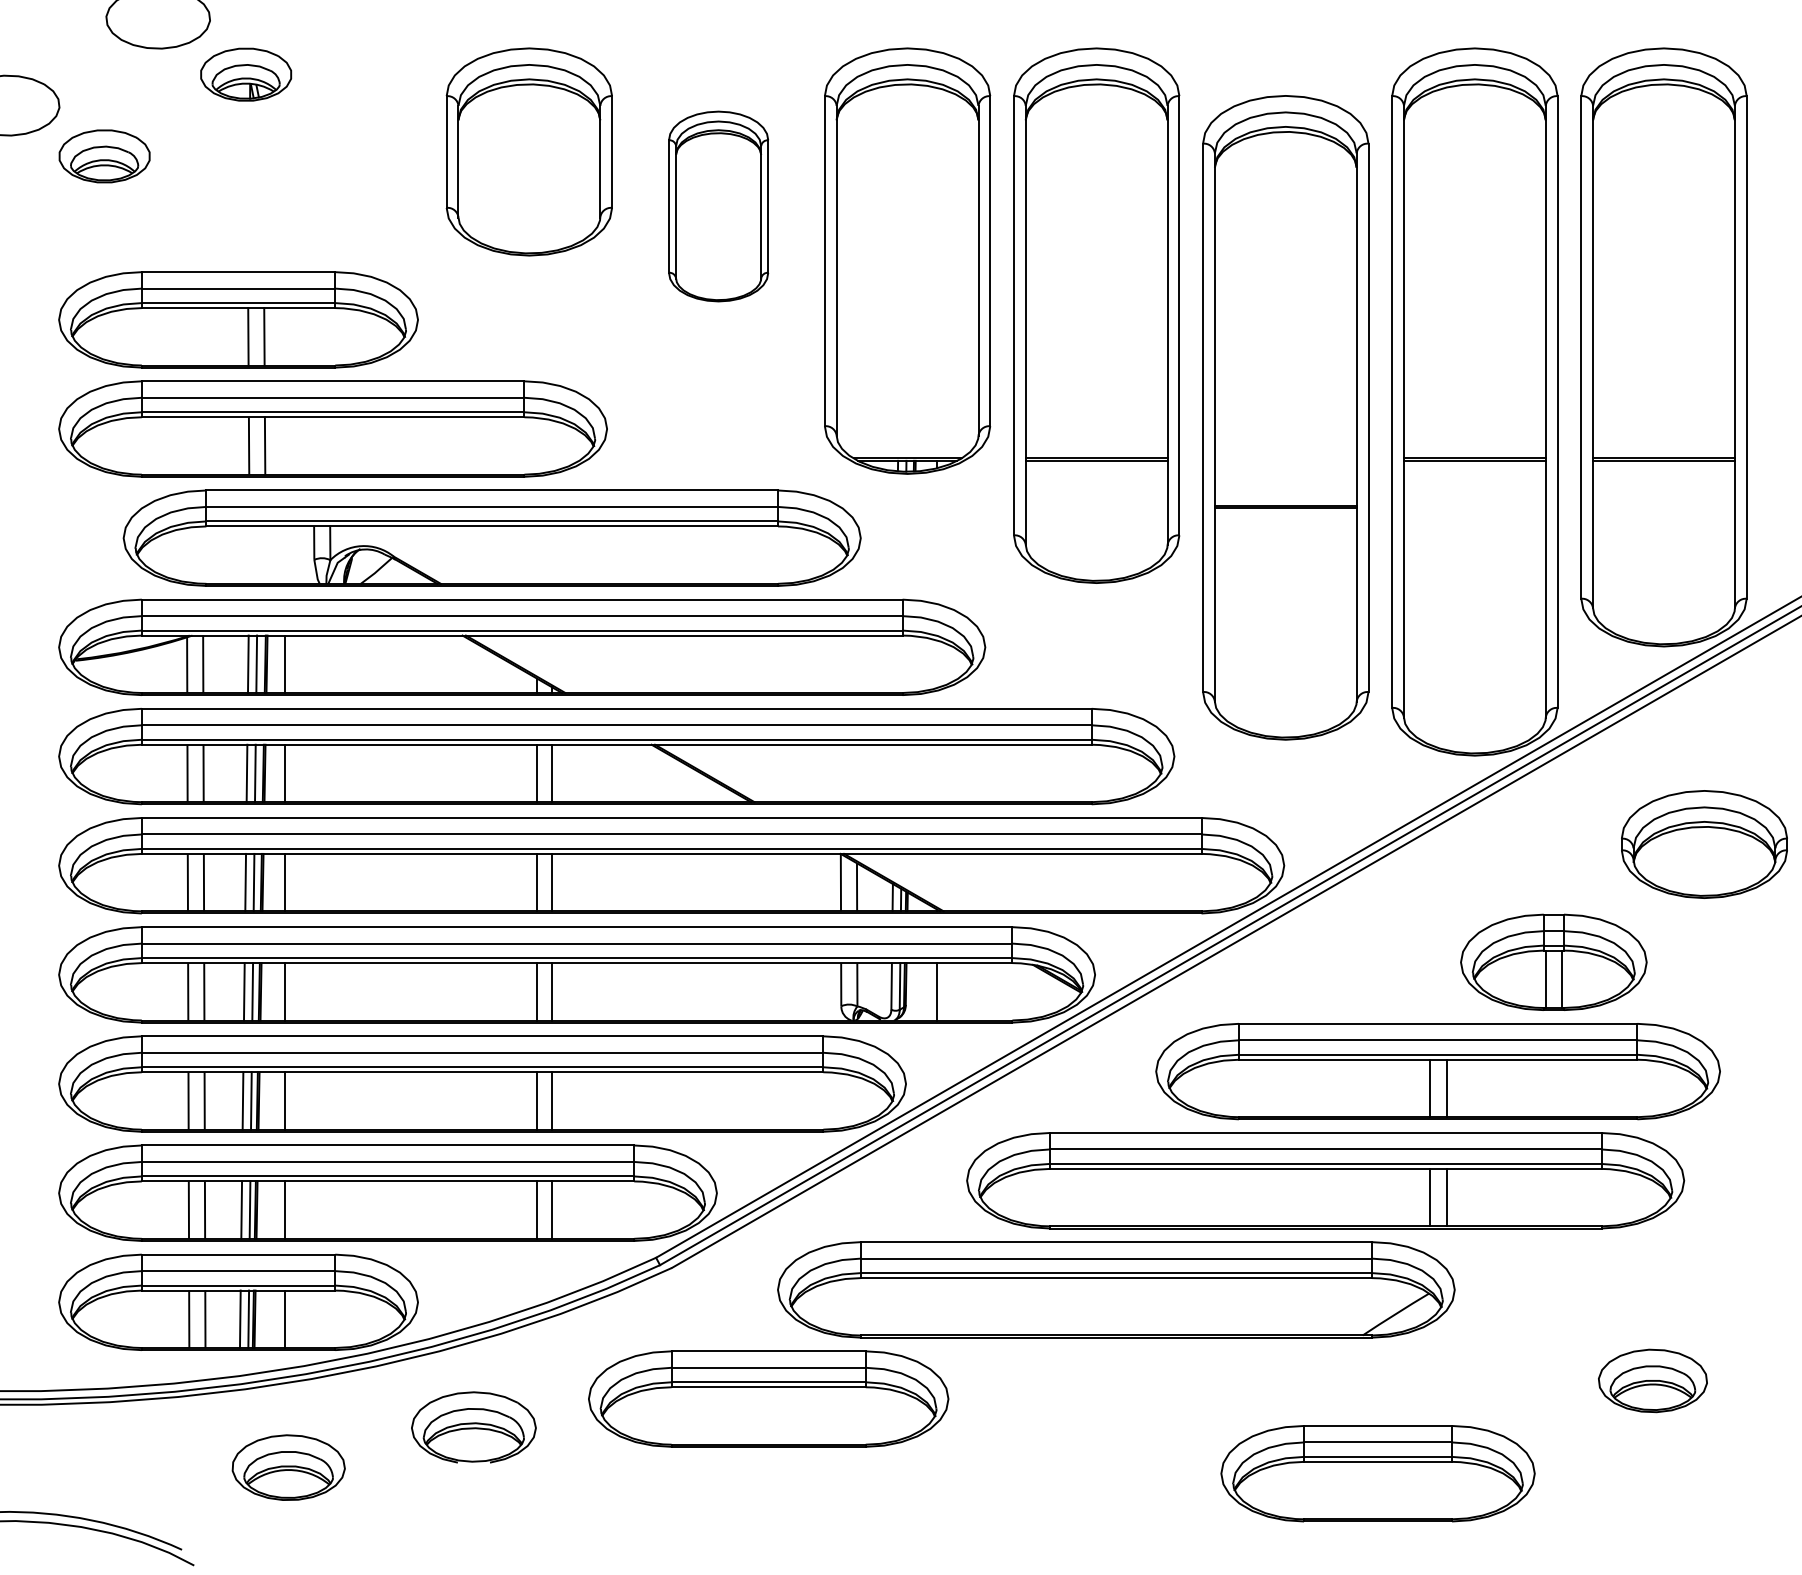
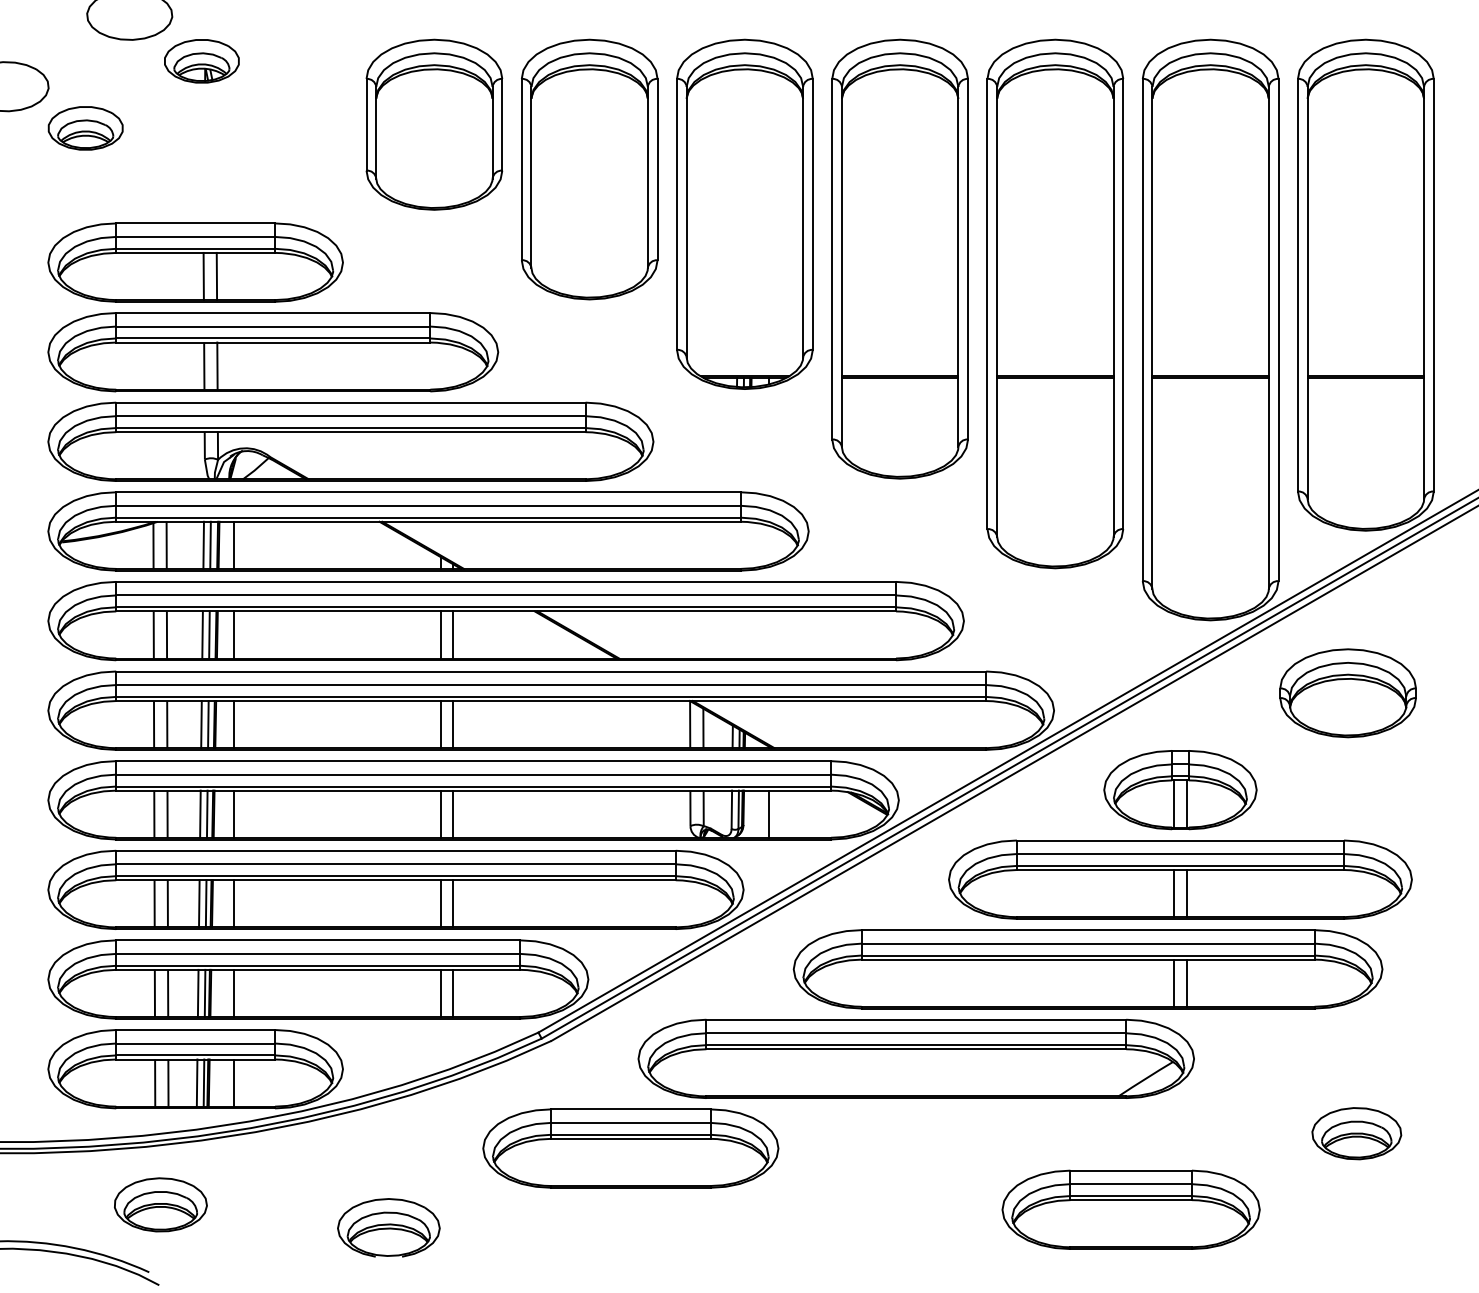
part: (718, 206) -> (589, 169), size x1.67
part: (1285, 417) -> (1055, 303), moved
part: (491, 537) -> (350, 441), moved
part: (1703, 844) -> (1347, 693), moved
part: (1553, 962) -> (1180, 790), moved
part: (473, 1427) -> (388, 1227), moved
part: (288, 1467) -> (160, 1204), moved

